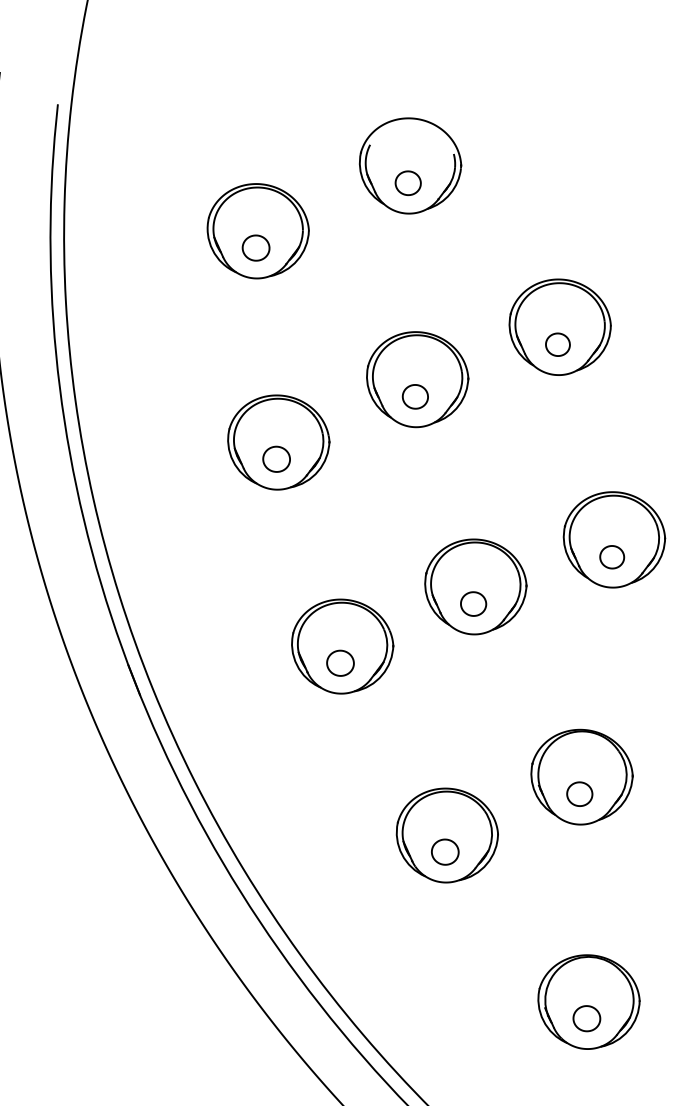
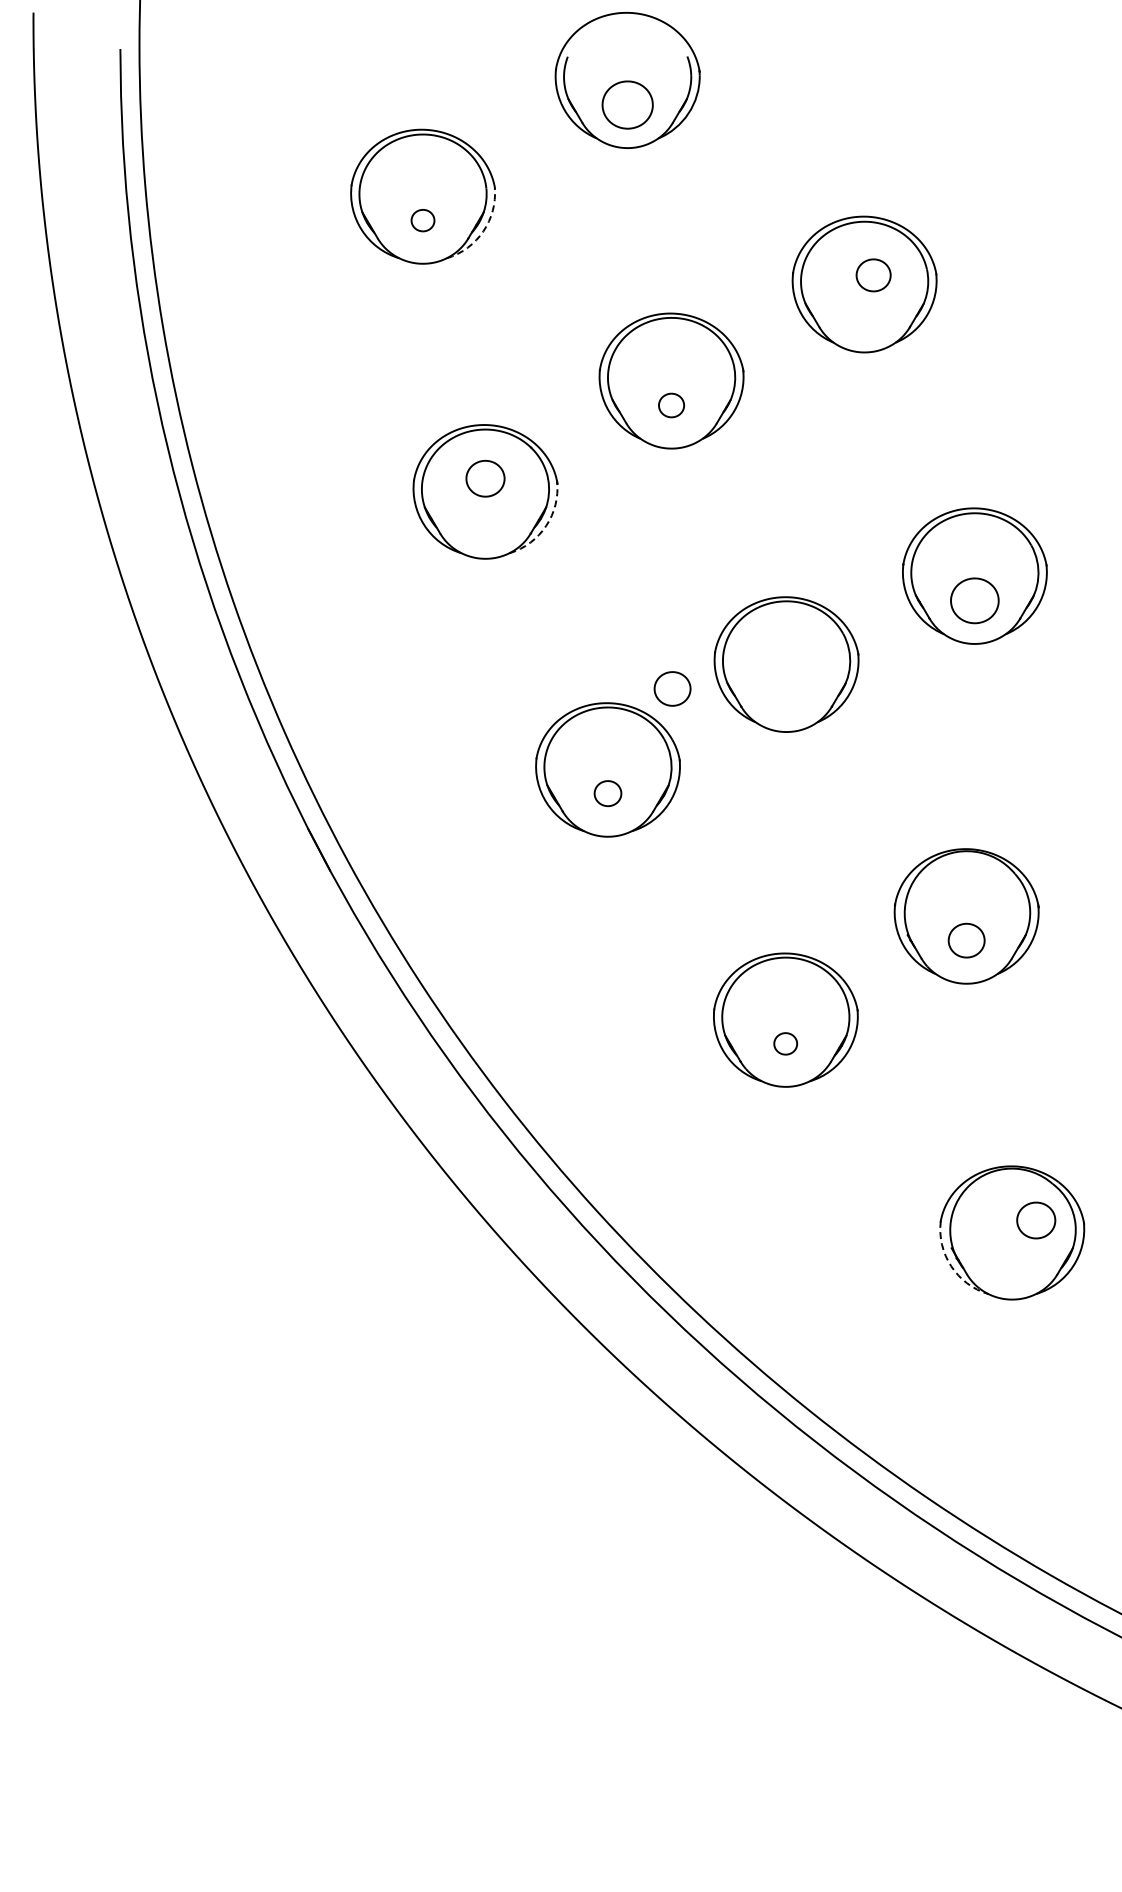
part: (408, 182) -> (627, 104), size x1.4
part: (255, 247) -> (422, 220), size x0.6
arc: (297, 260) -> (483, 231), solid -> dashed
part: (557, 344) -> (873, 275), moved
part: (415, 396) -> (671, 405), size x0.7
part: (276, 459) -> (485, 478), moved
arc: (318, 470) -> (546, 525), solid -> dashed
part: (611, 556) -> (974, 600), size x1.4
part: (473, 603) -> (672, 688), moved
part: (340, 663) -> (607, 793), size x0.7
part: (445, 851) -> (785, 1043), size x0.6
part: (587, 1018) -> (1036, 1220), moved
arc: (543, 1020) -> (951, 1266), solid -> dashed

